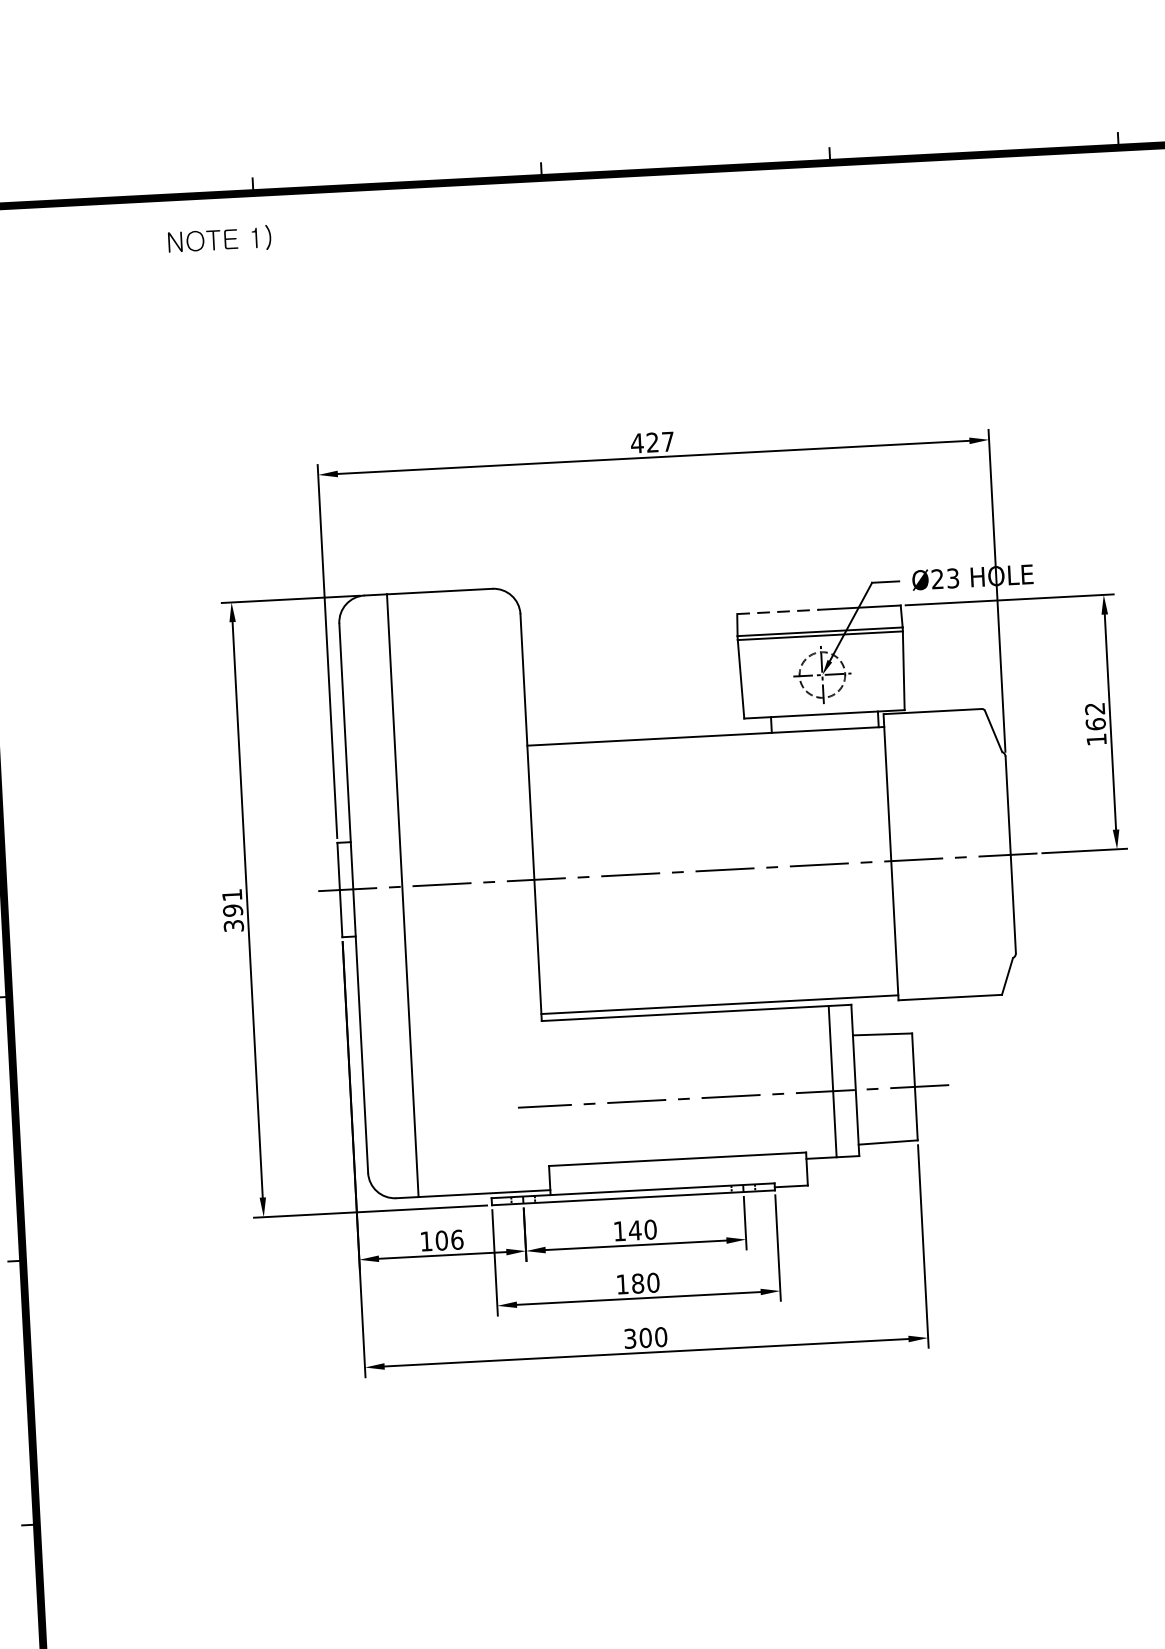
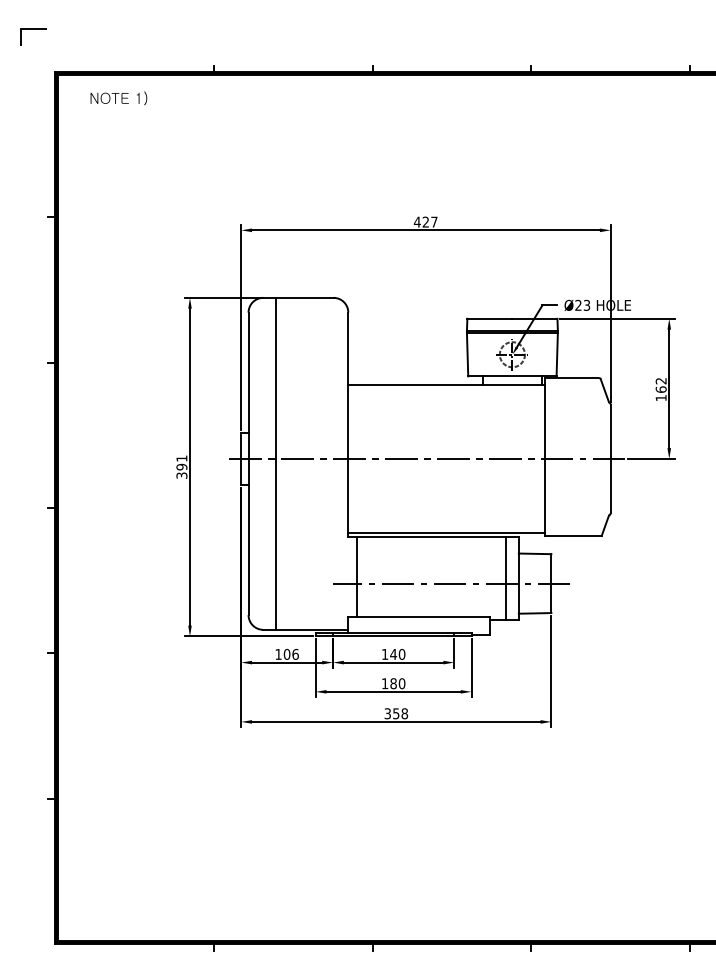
text: (218, 240) -> (118, 98), moved
line: (777, 611) -> (489, 318), dashed -> solid
line: (560, 1092) -> (356, 576), added
text: (653, 1337) -> (400, 713), 300 -> 358

